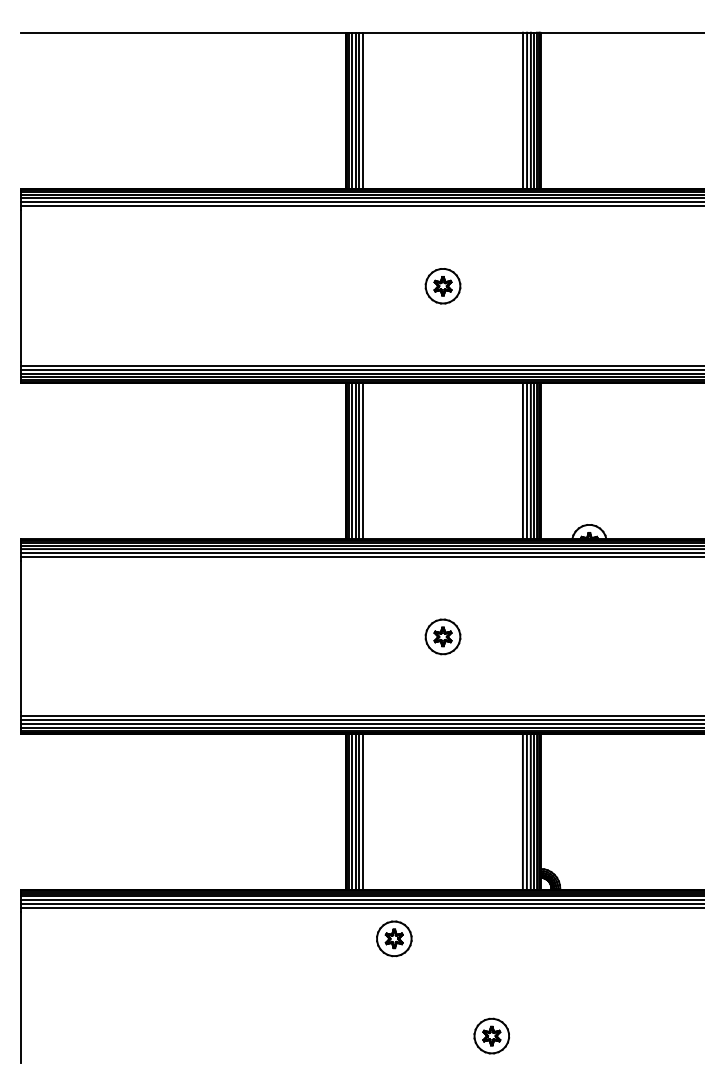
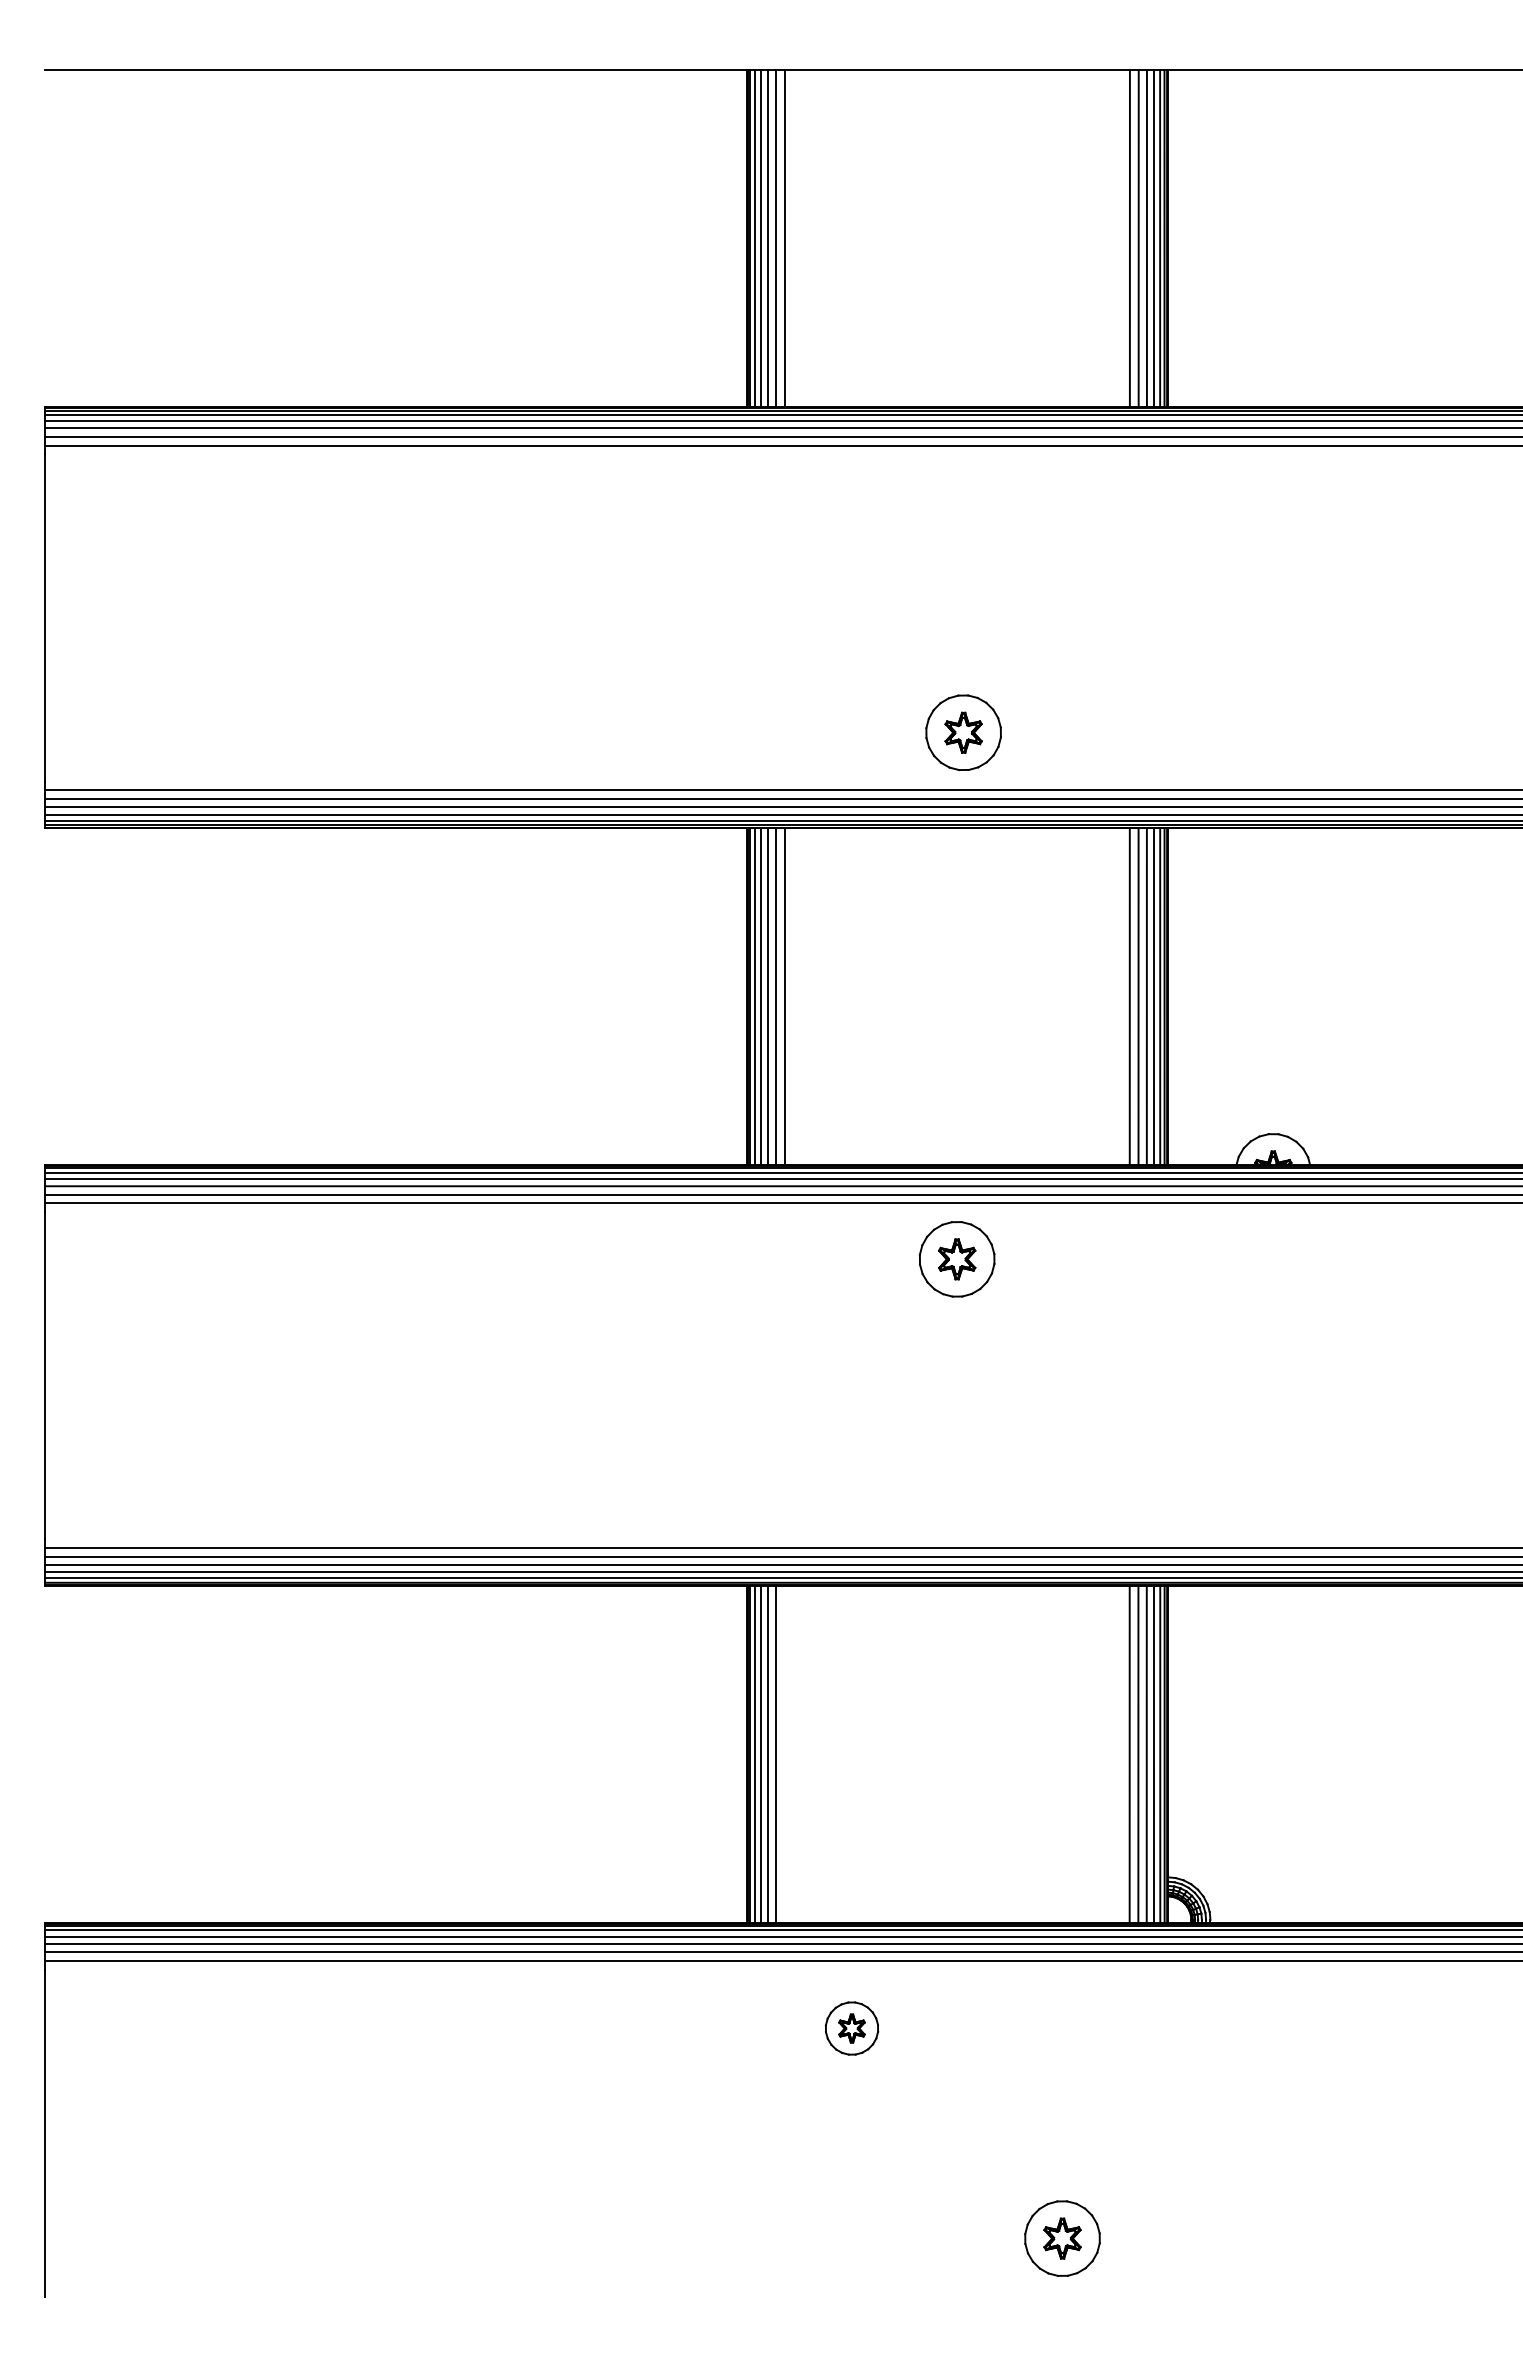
part: (442, 286) -> (962, 733), moved
part: (442, 636) -> (955, 1258), moved
line: (363, 811) -> (785, 1753), removed
part: (394, 938) -> (852, 2027), size x0.7

